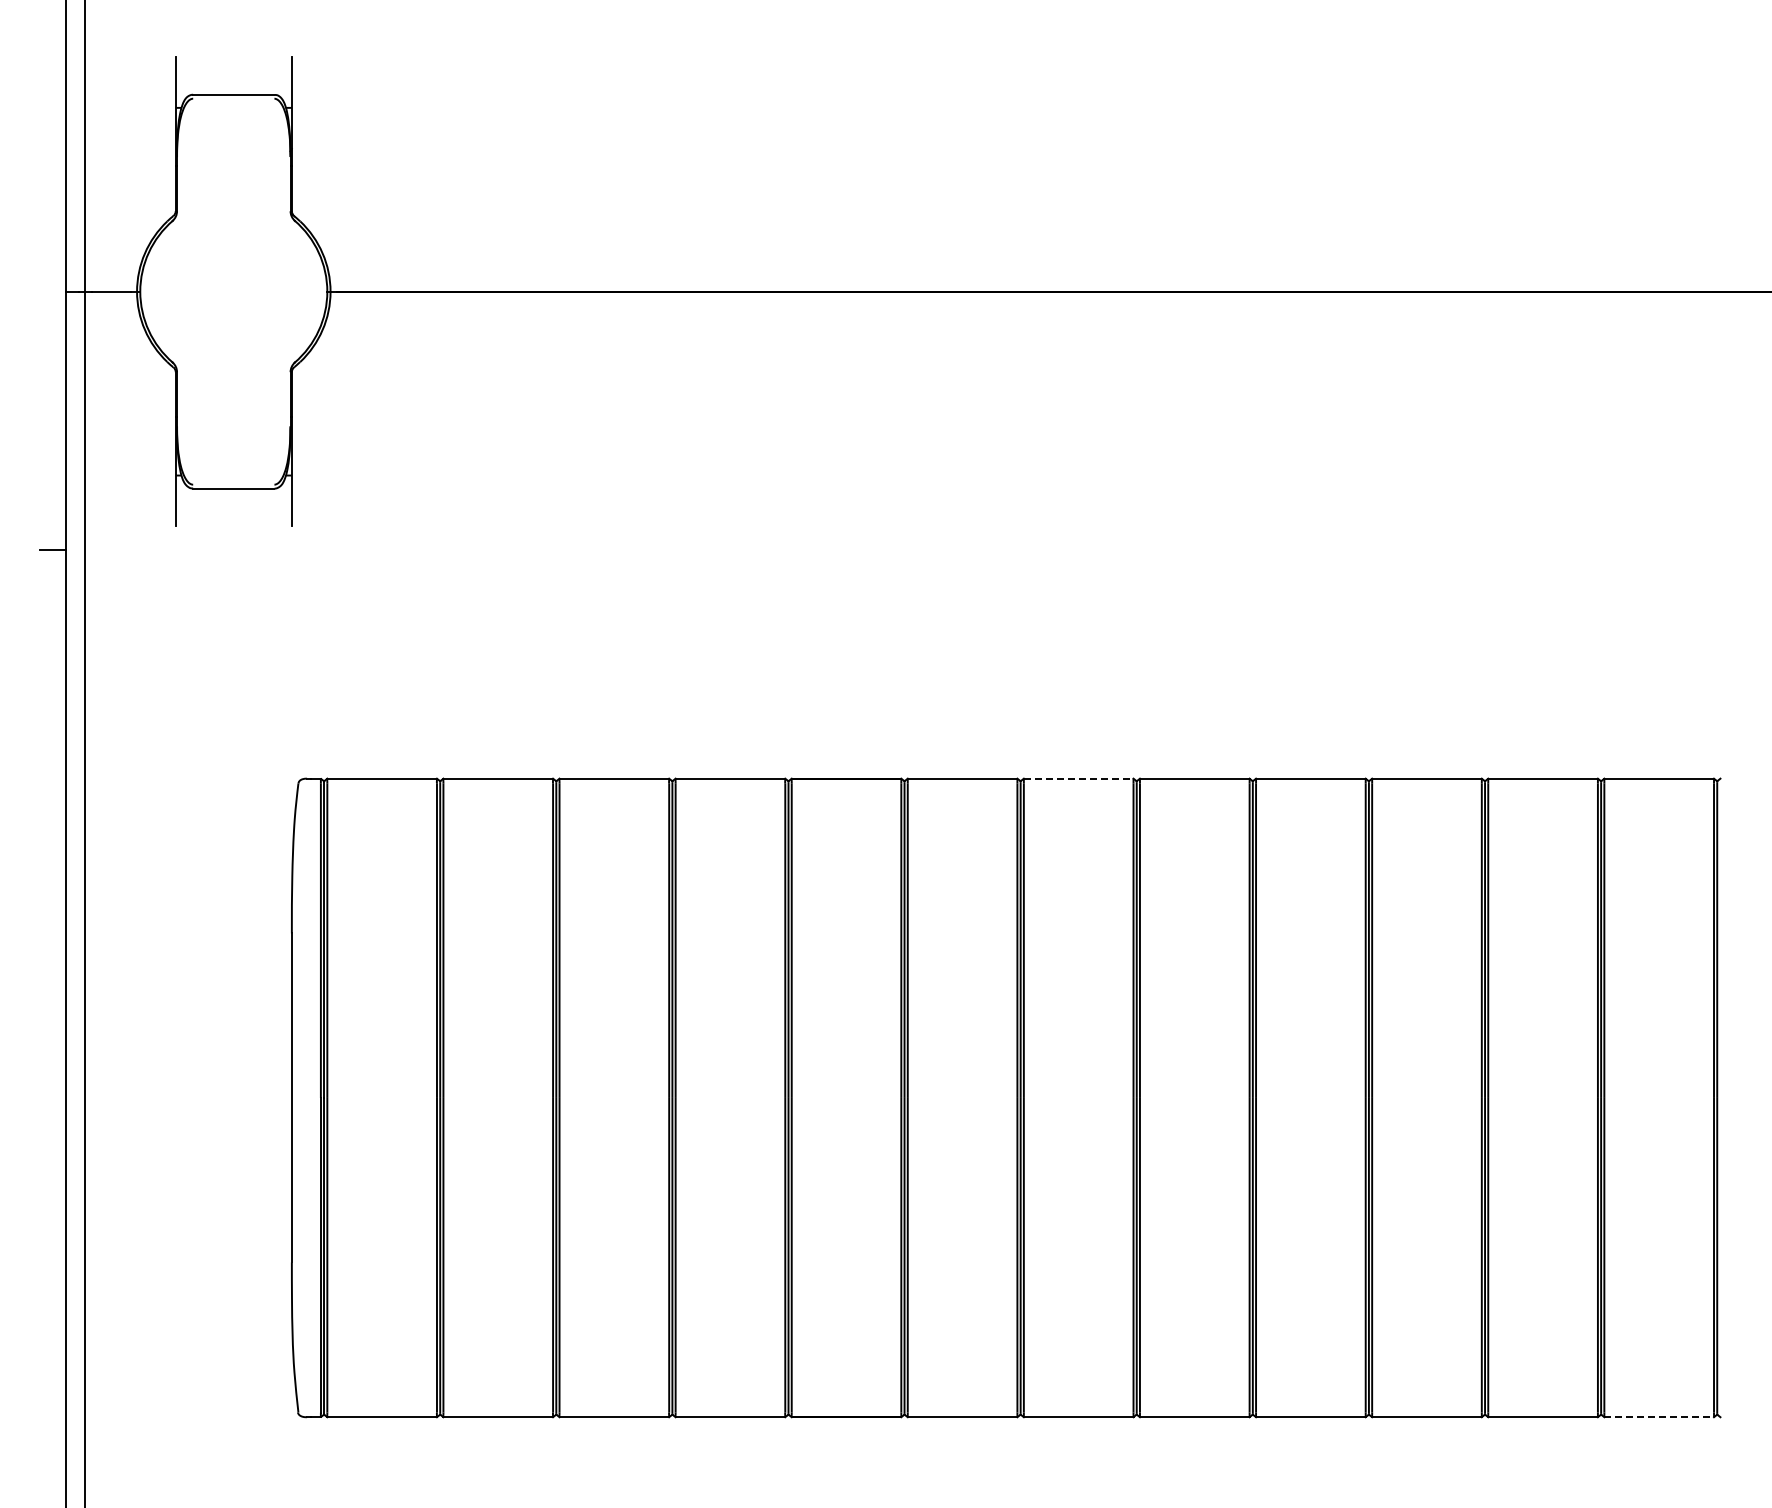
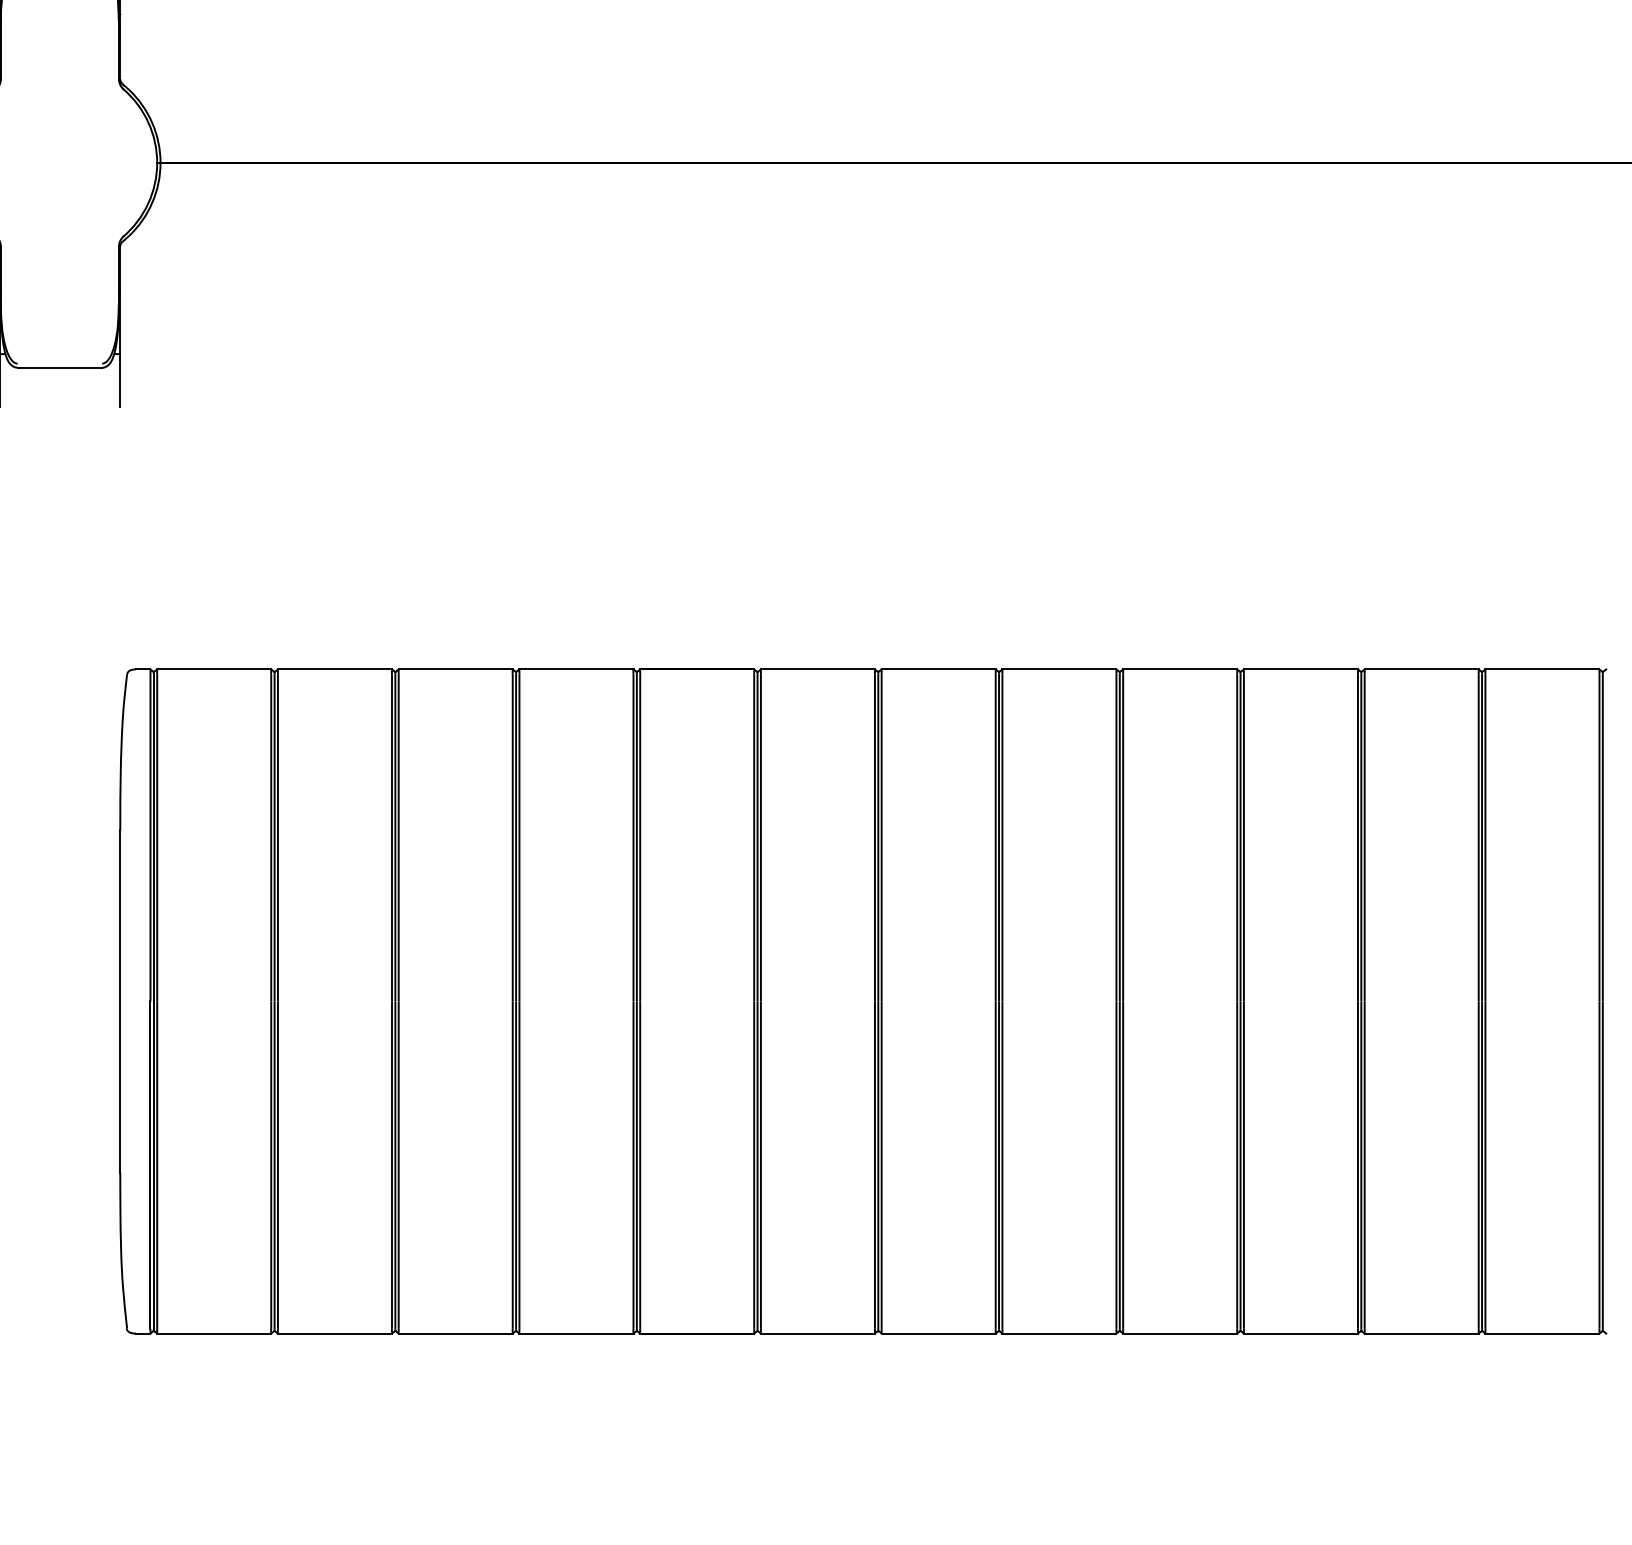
line: (1078, 778) -> (938, 669), dashed -> solid
line: (1659, 1417) -> (1542, 1333), dashed -> solid

